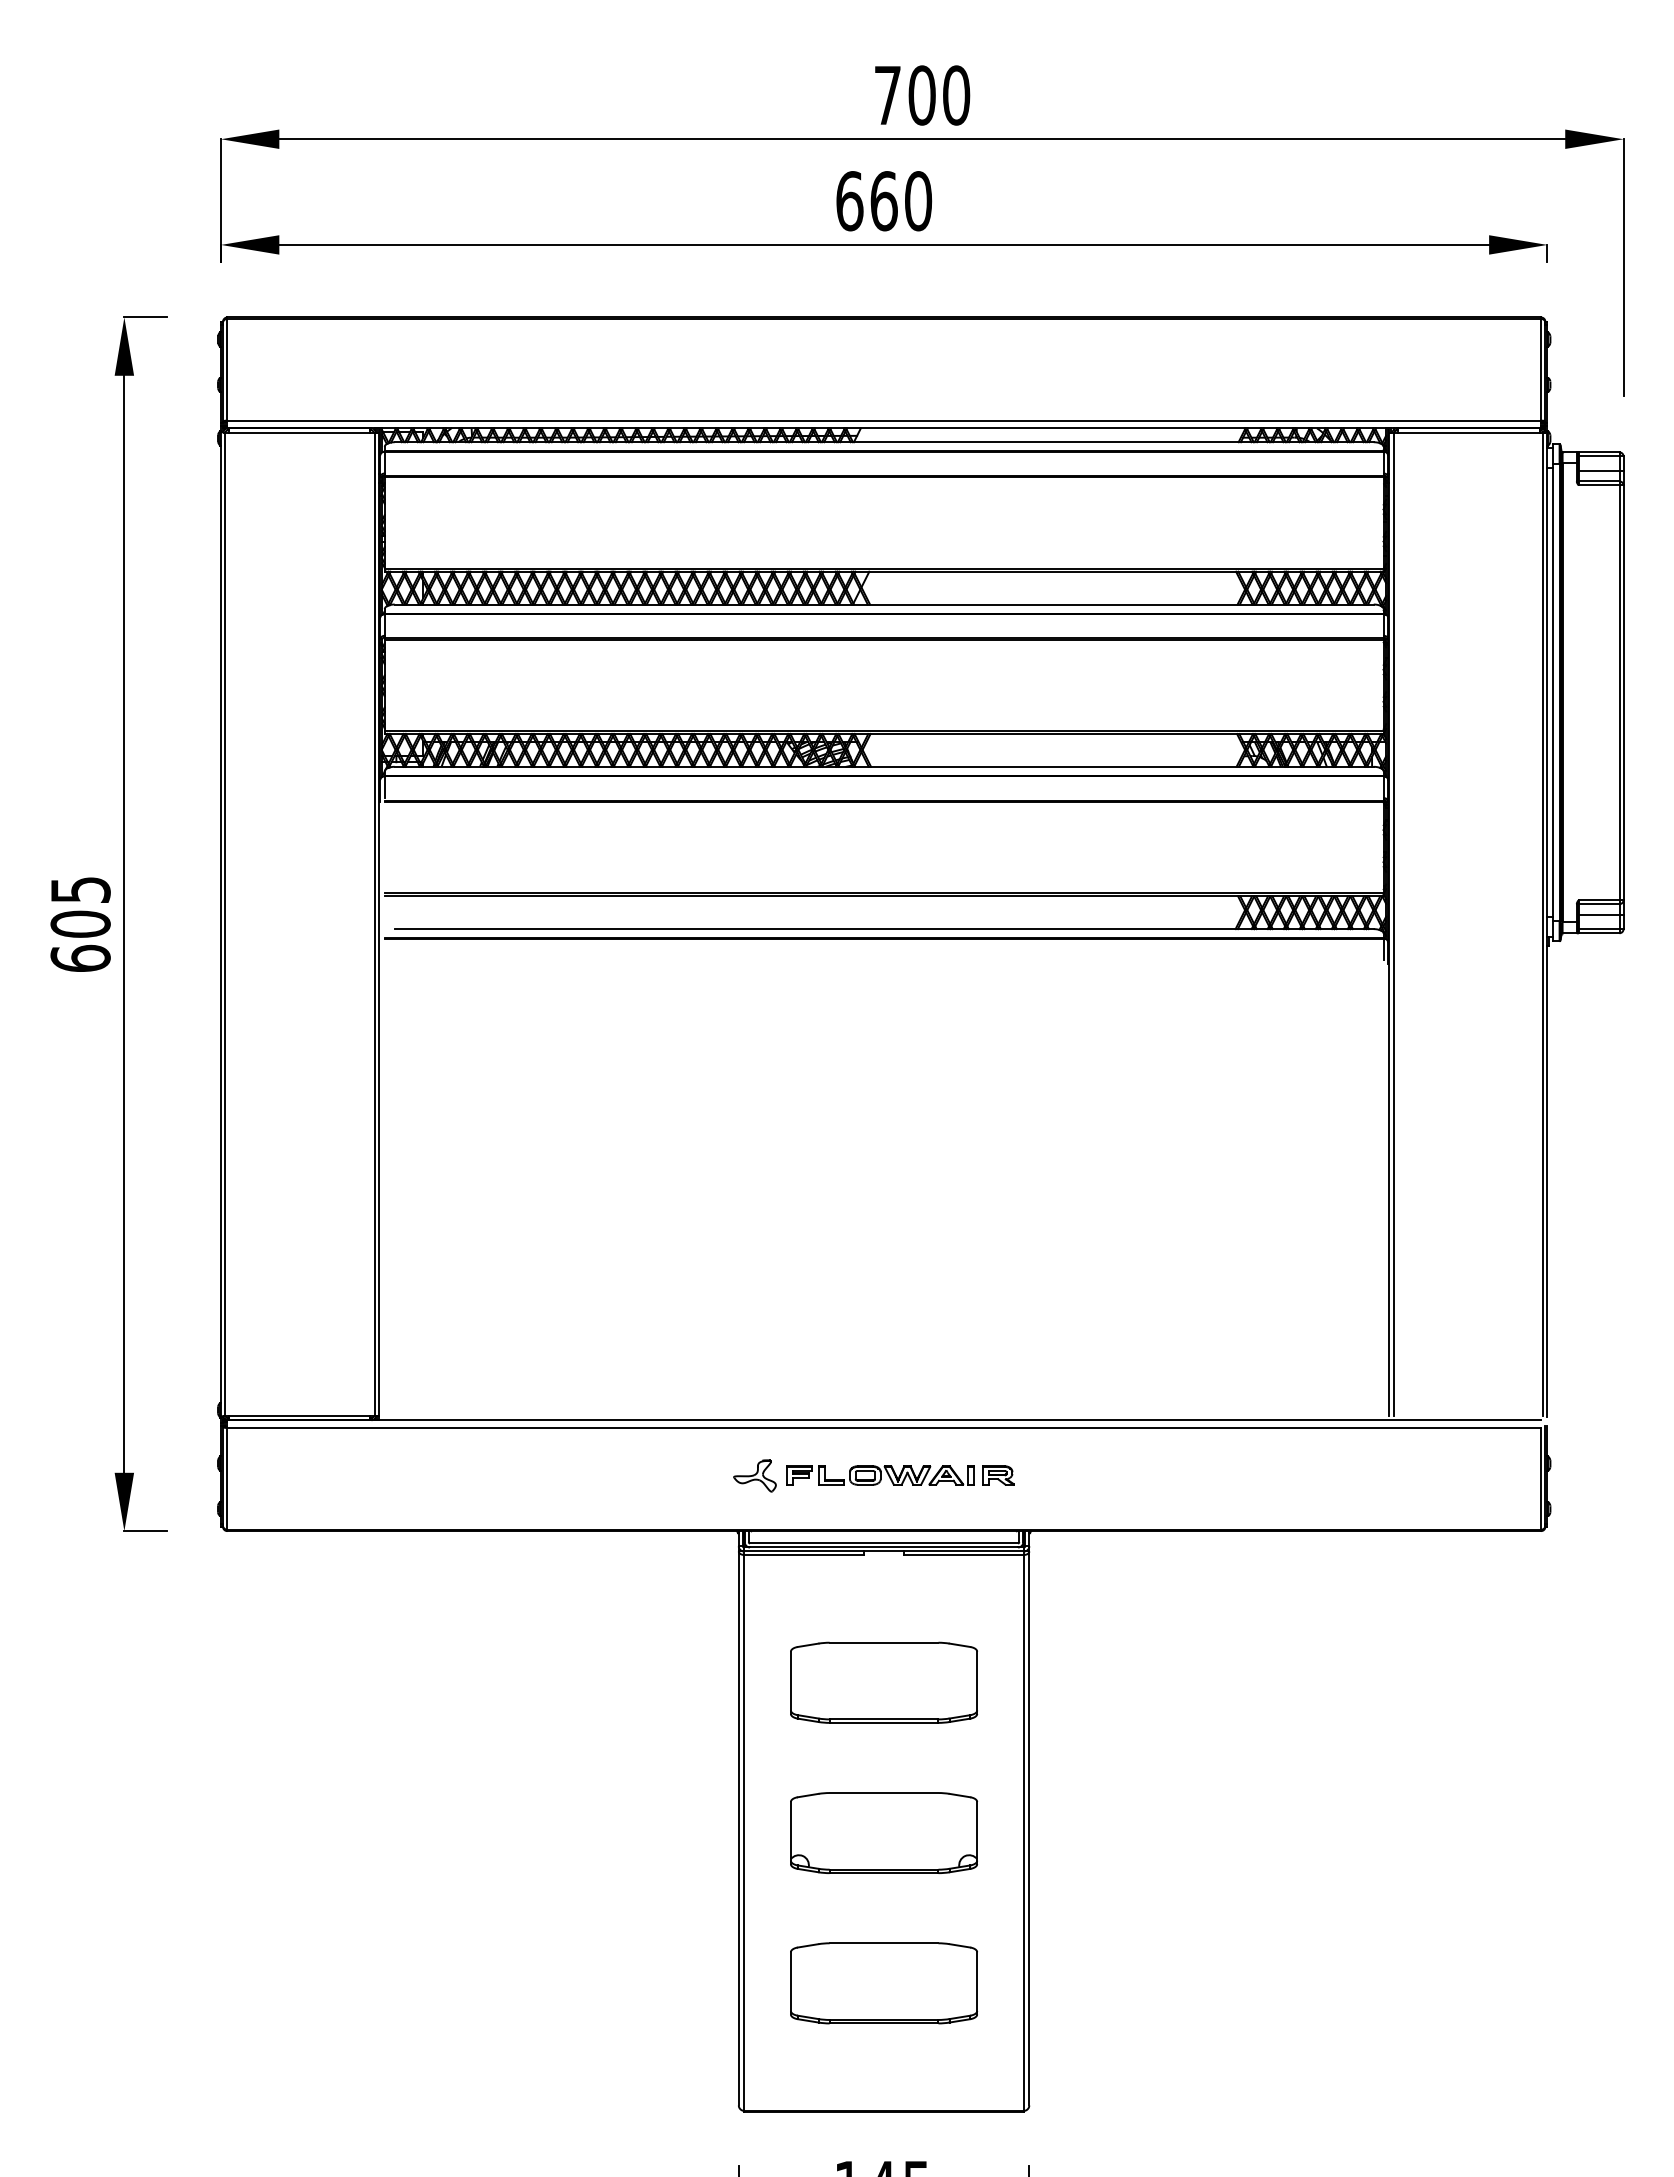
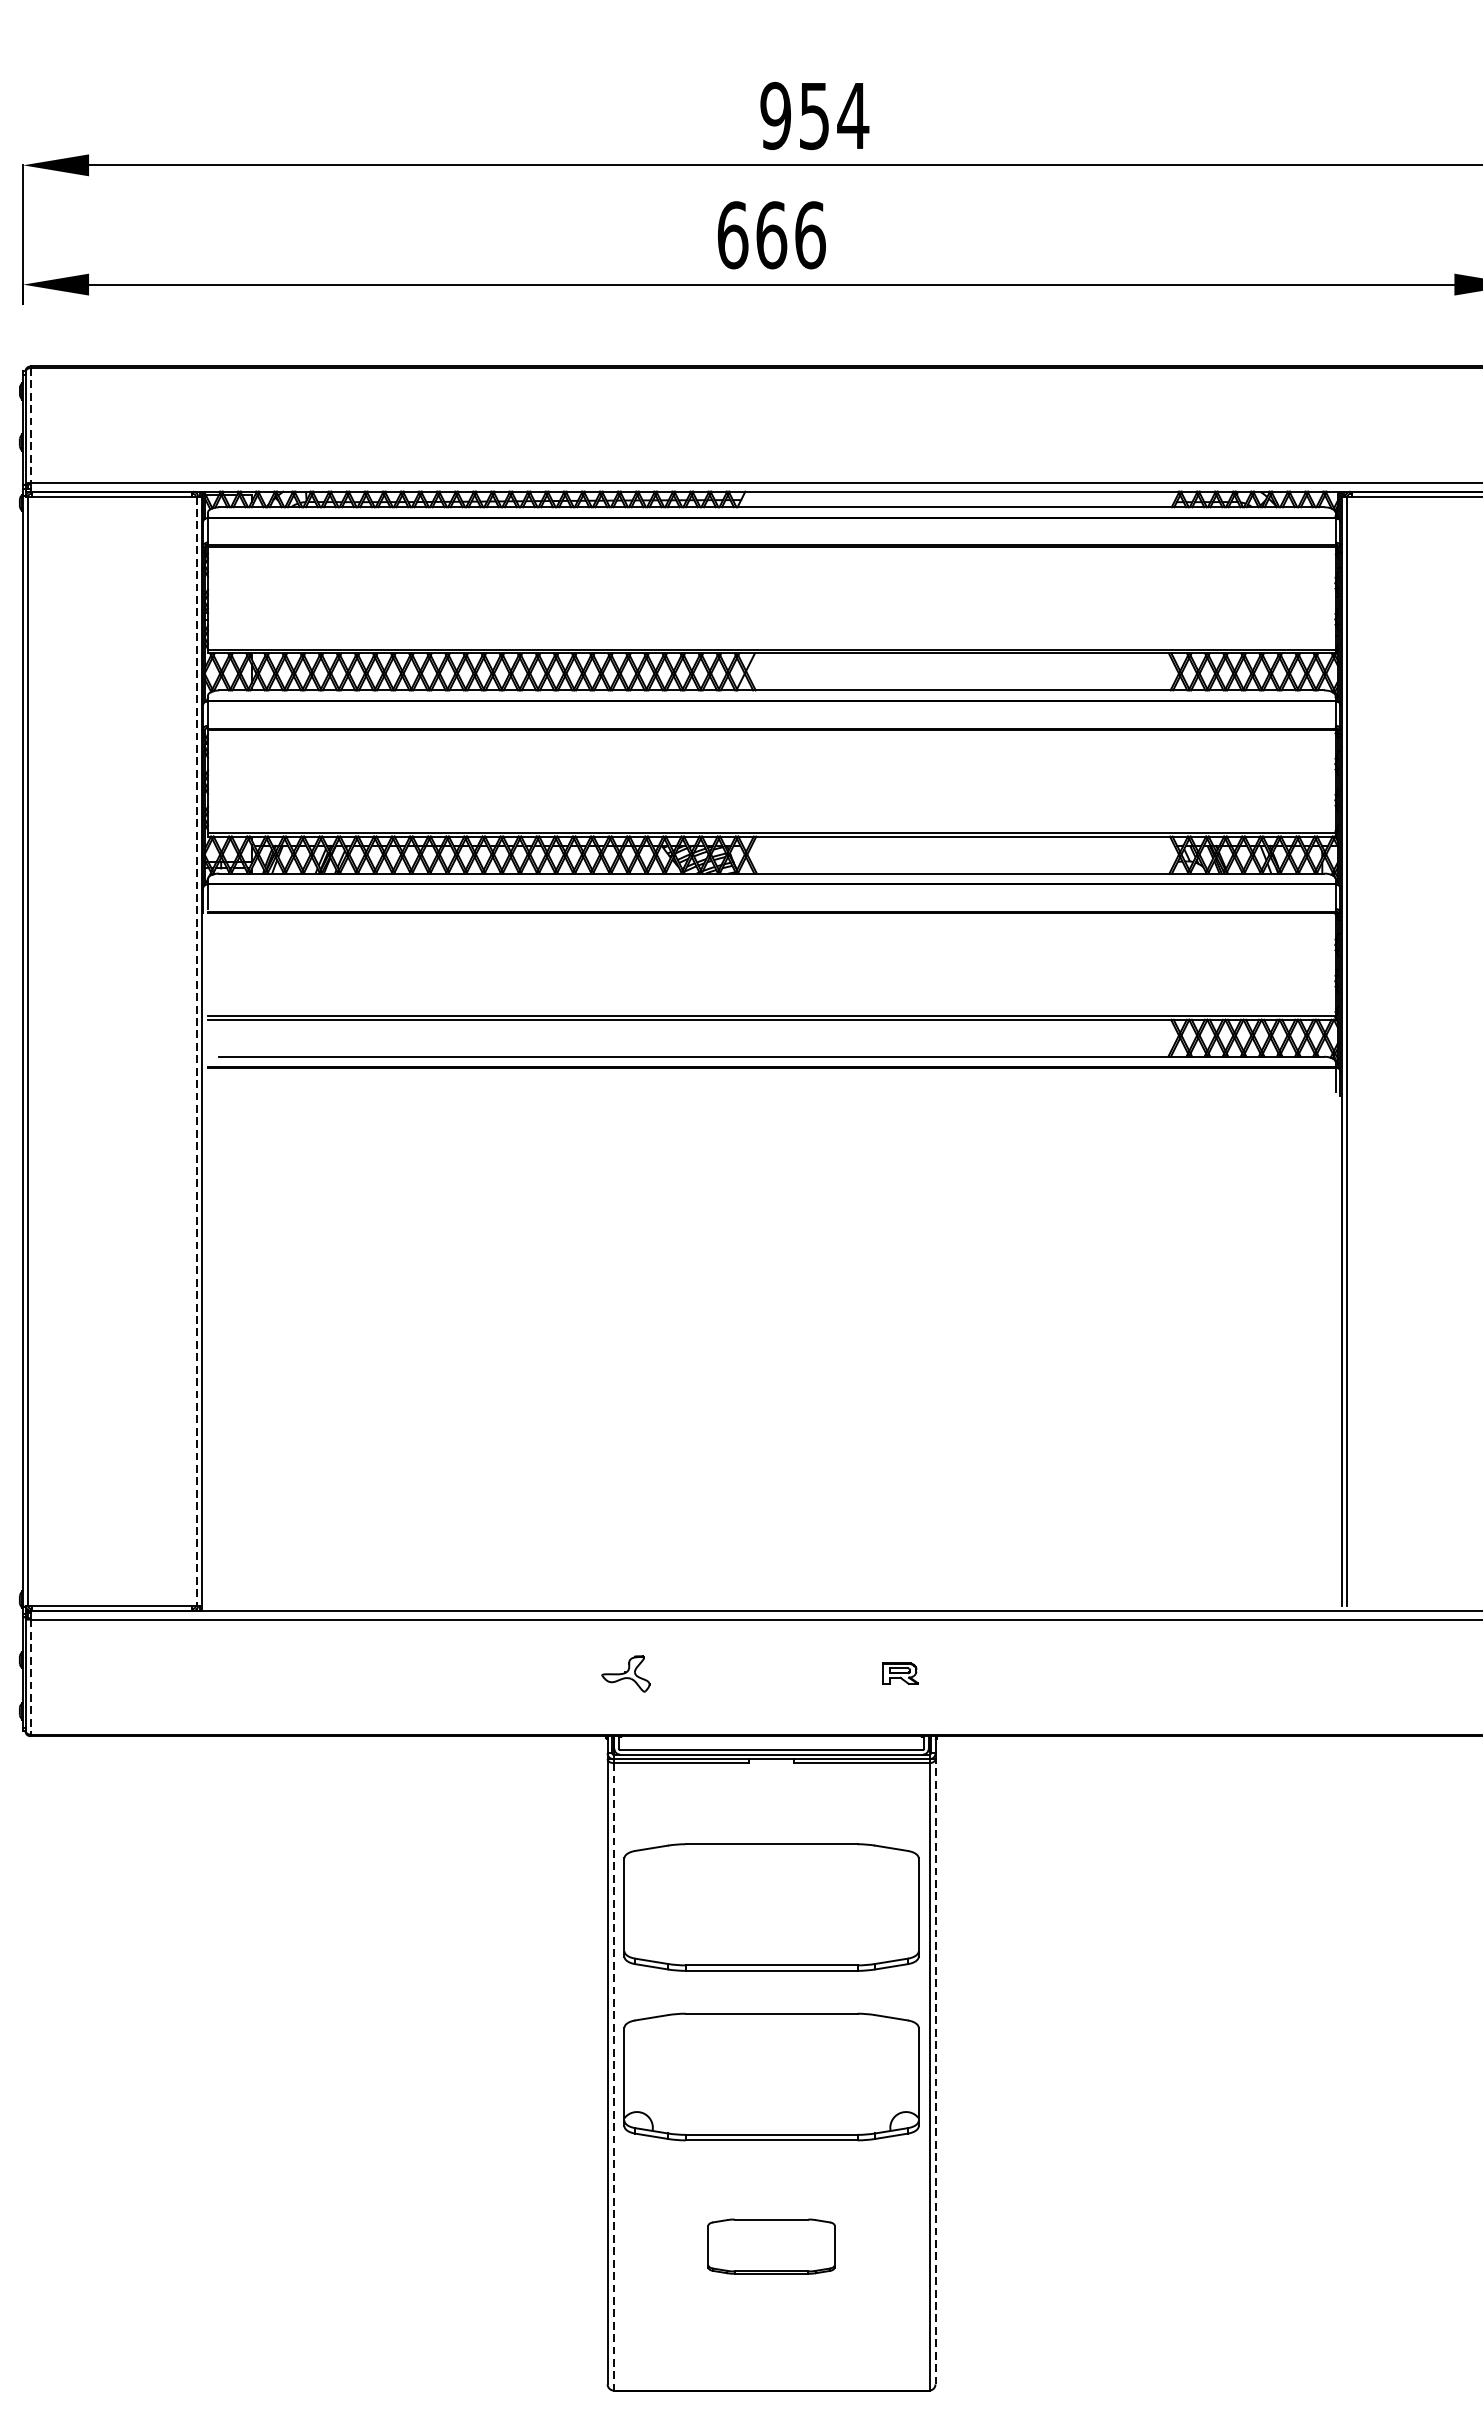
text: (922, 95) -> (814, 115), 700 -> 954
text: (918, 201) -> (810, 235), 660 -> 666
line: (227, 370) -> (30, 426), solid -> dashed
line: (374, 924) -> (196, 1051), solid -> dashed
part: (880, 1475) -> (767, 1673), removed
line: (227, 1479) -> (30, 1677), solid -> dashed
part: (883, 1682) -> (770, 1907), size x1.4
line: (1029, 1828) -> (935, 2071), solid -> dashed
part: (883, 1832) -> (770, 2076), size x1.4
line: (744, 1833) -> (614, 2077), solid -> dashed
part: (883, 1983) -> (770, 2246), size x0.6

